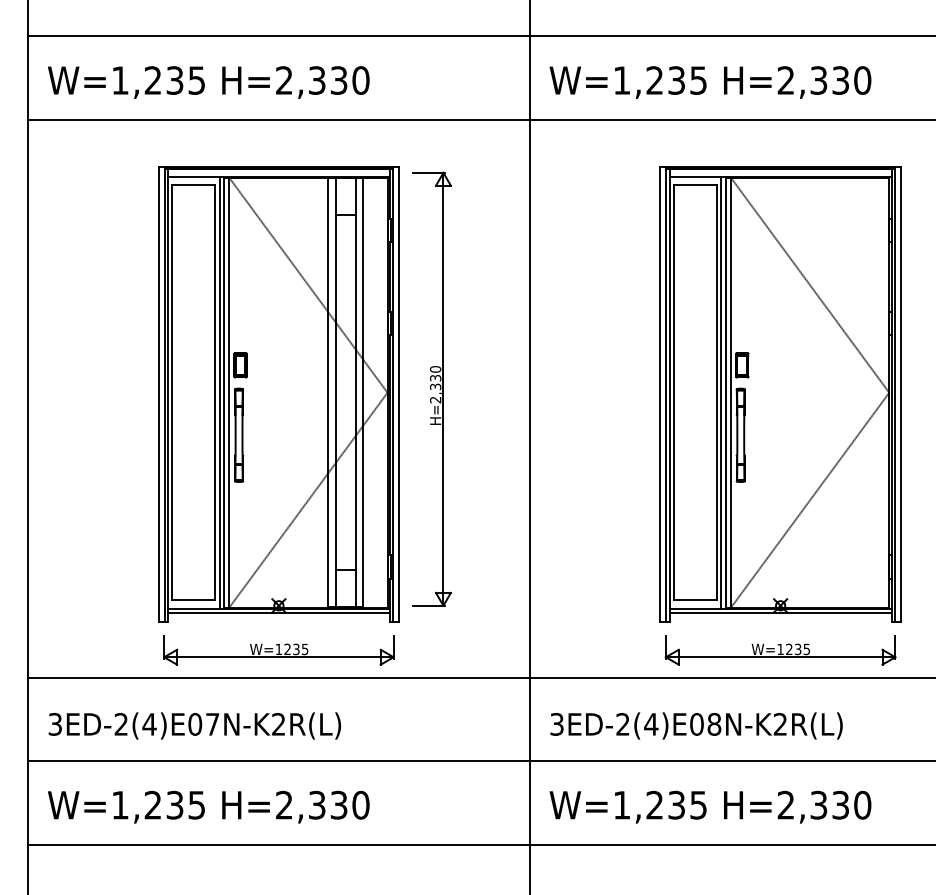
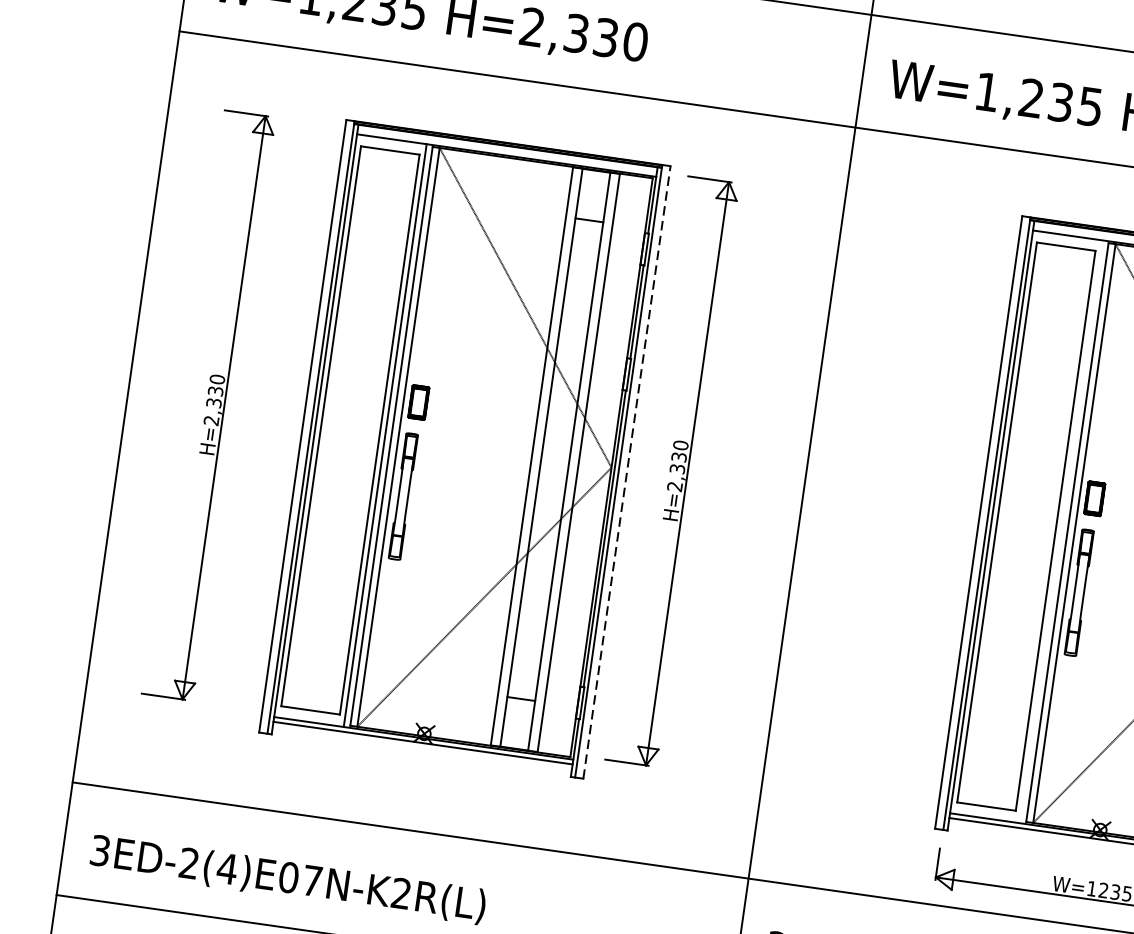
part: (87, 388) -> (208, 404), added
line: (721, 392) -> (1061, 531), removed
line: (399, 394) -> (627, 472), solid -> dashed
part: (278, 650) -> (415, 794), removed

